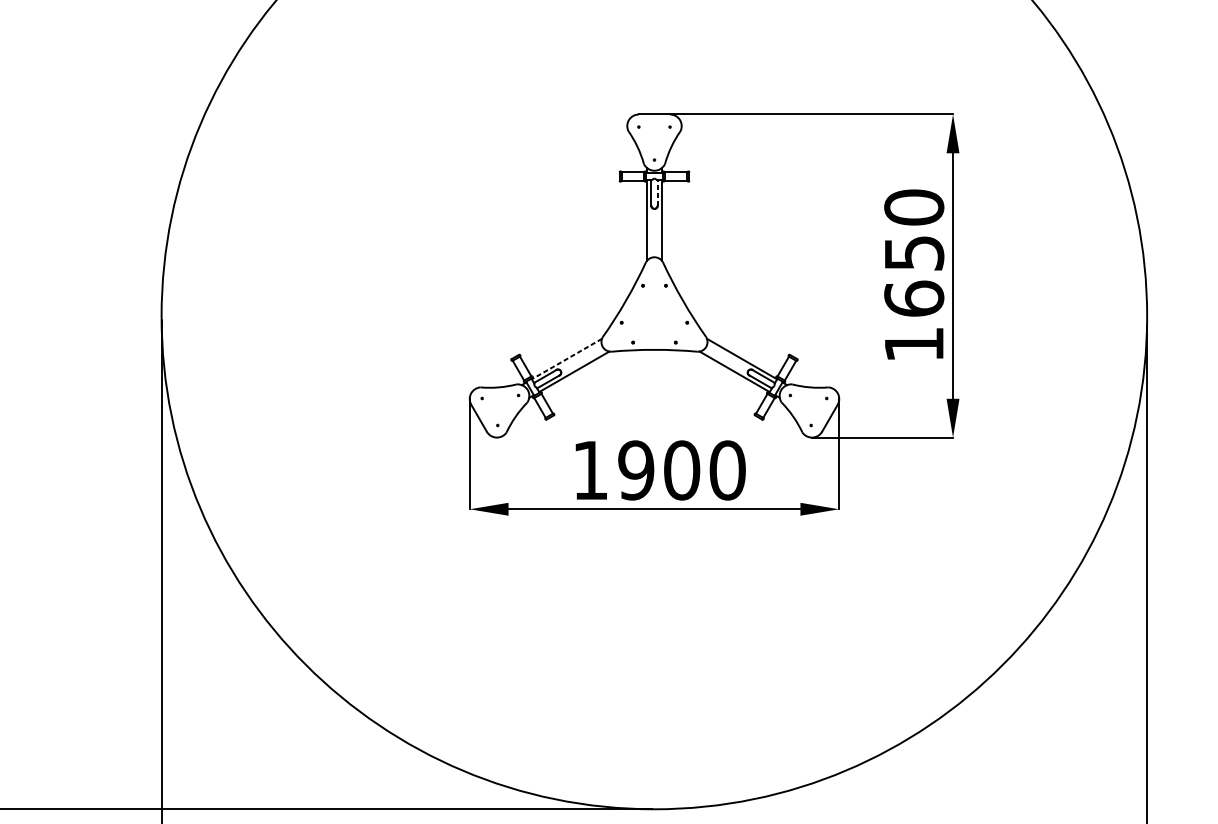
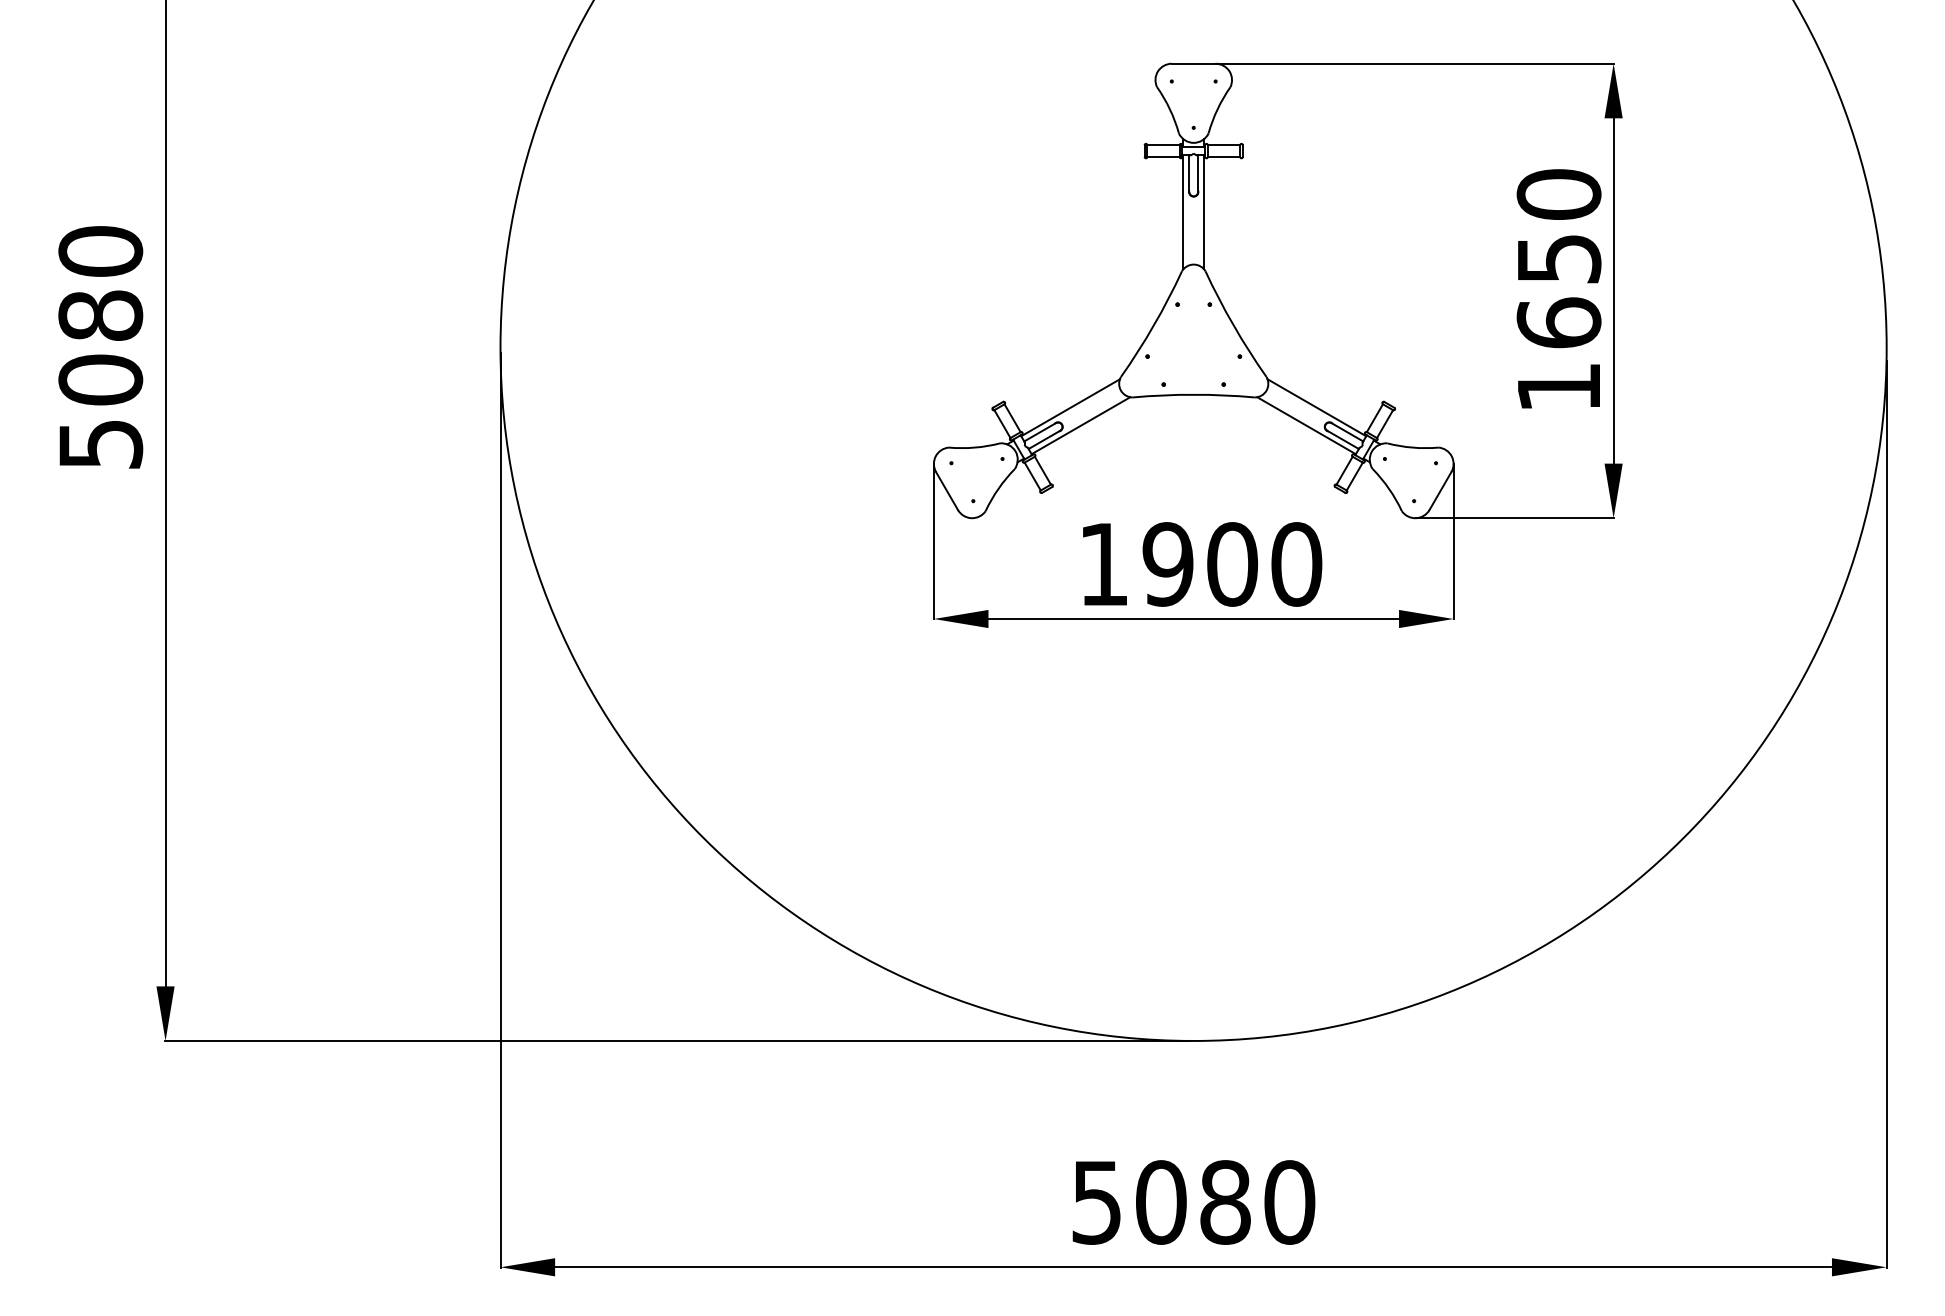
line: (657, 192) -> (1198, 173), dashed -> solid
line: (566, 358) -> (1070, 407), dashed -> solid

